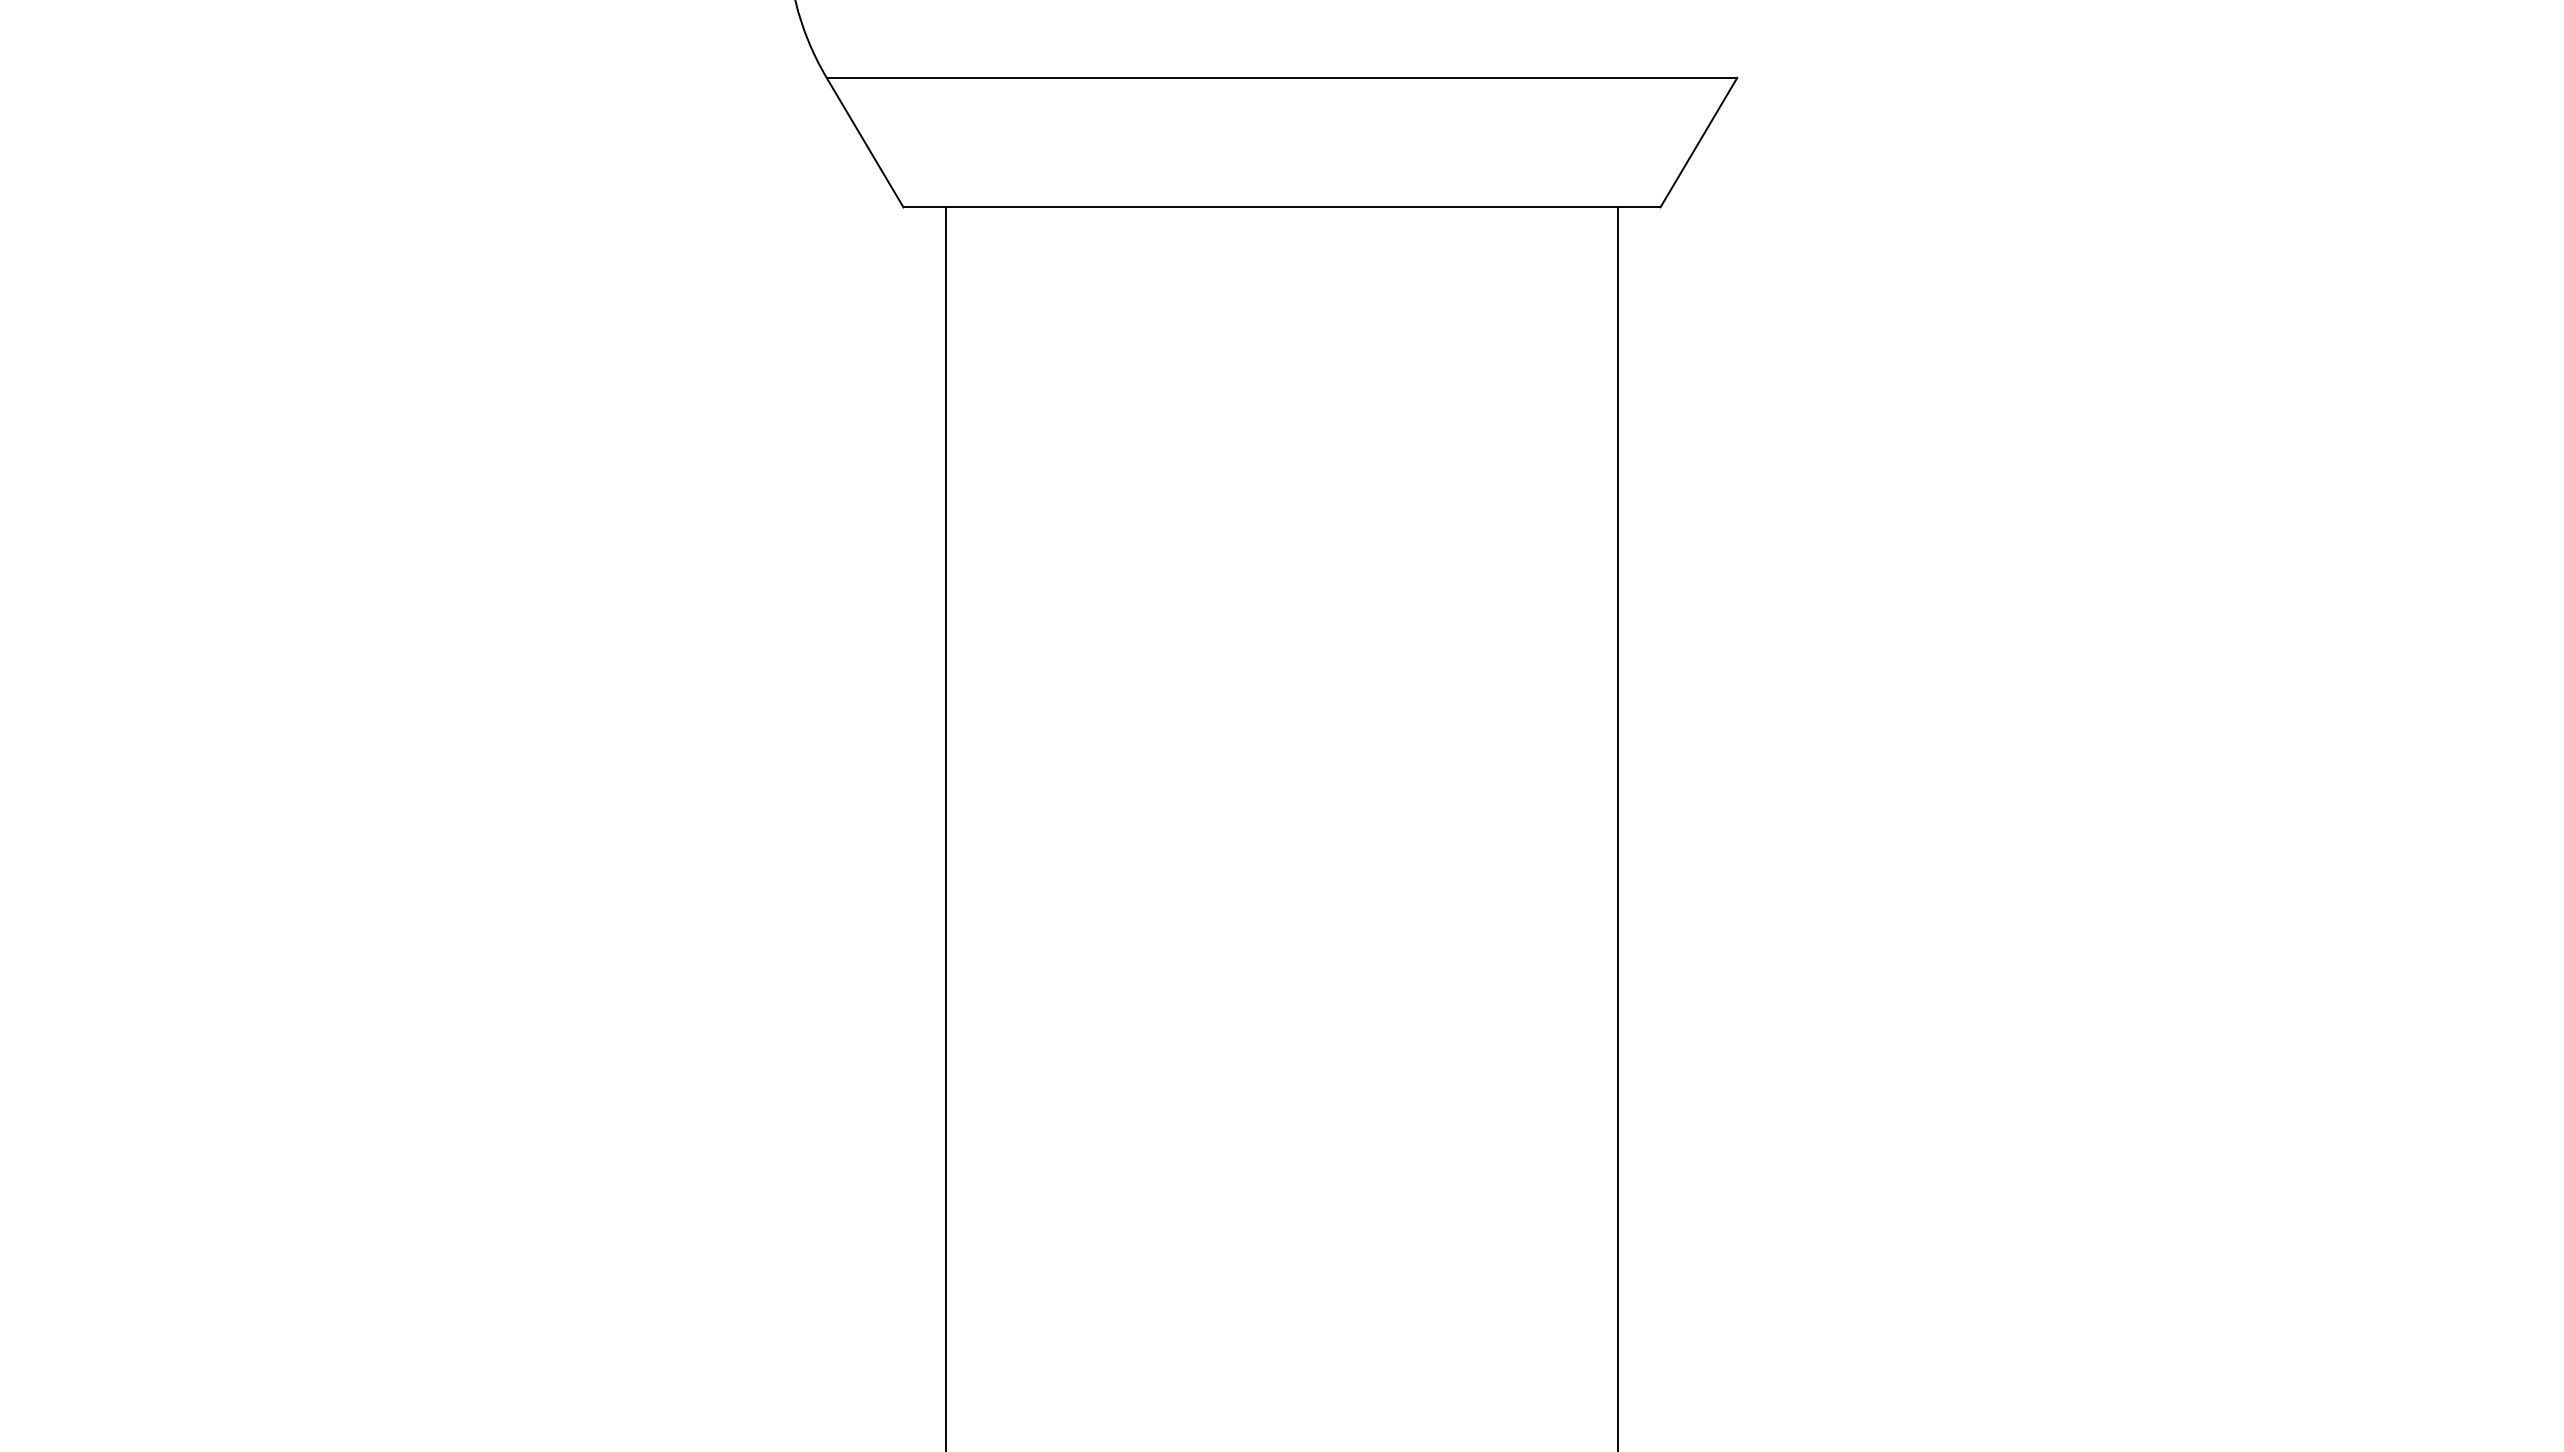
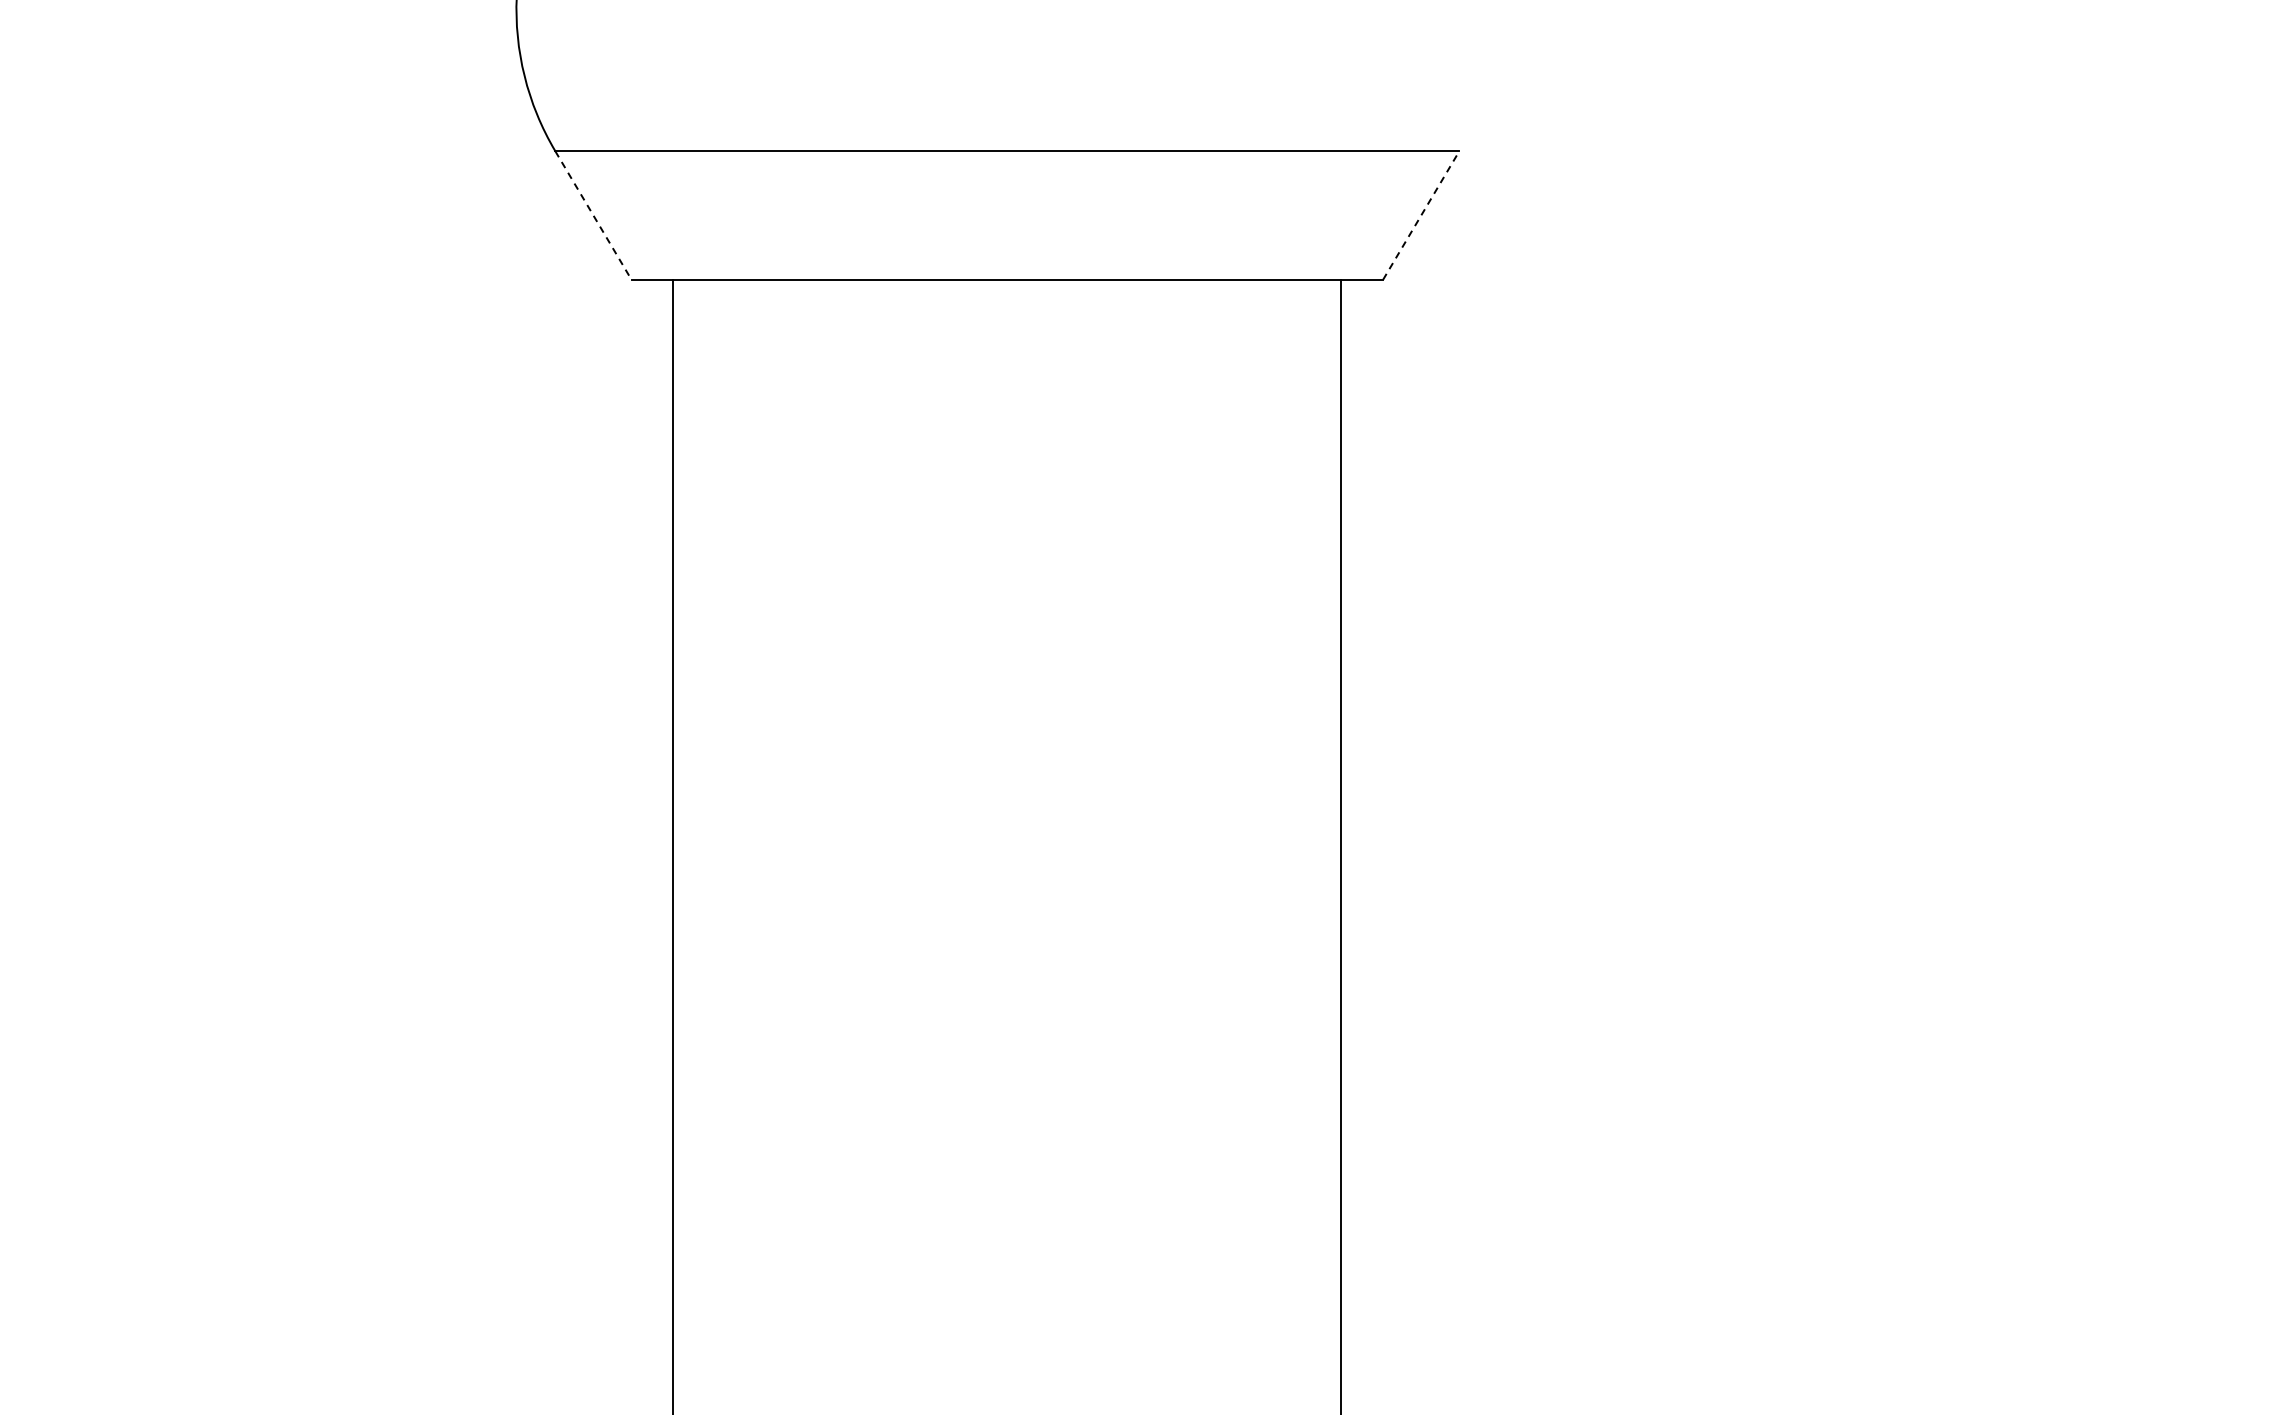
line: (1699, 142) -> (1421, 215), solid -> dashed
line: (865, 143) -> (593, 216), solid -> dashed

